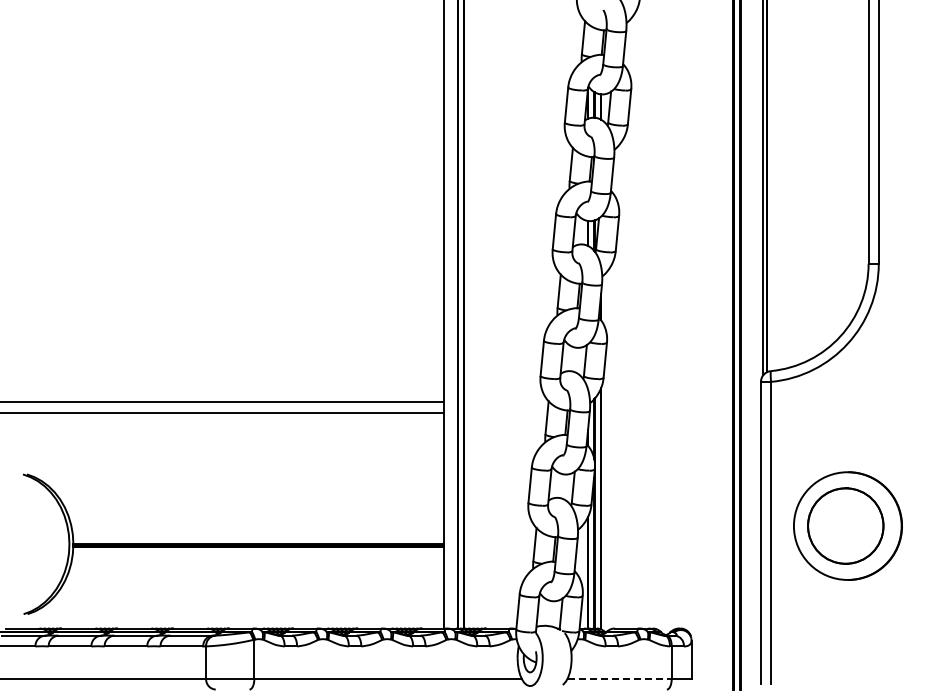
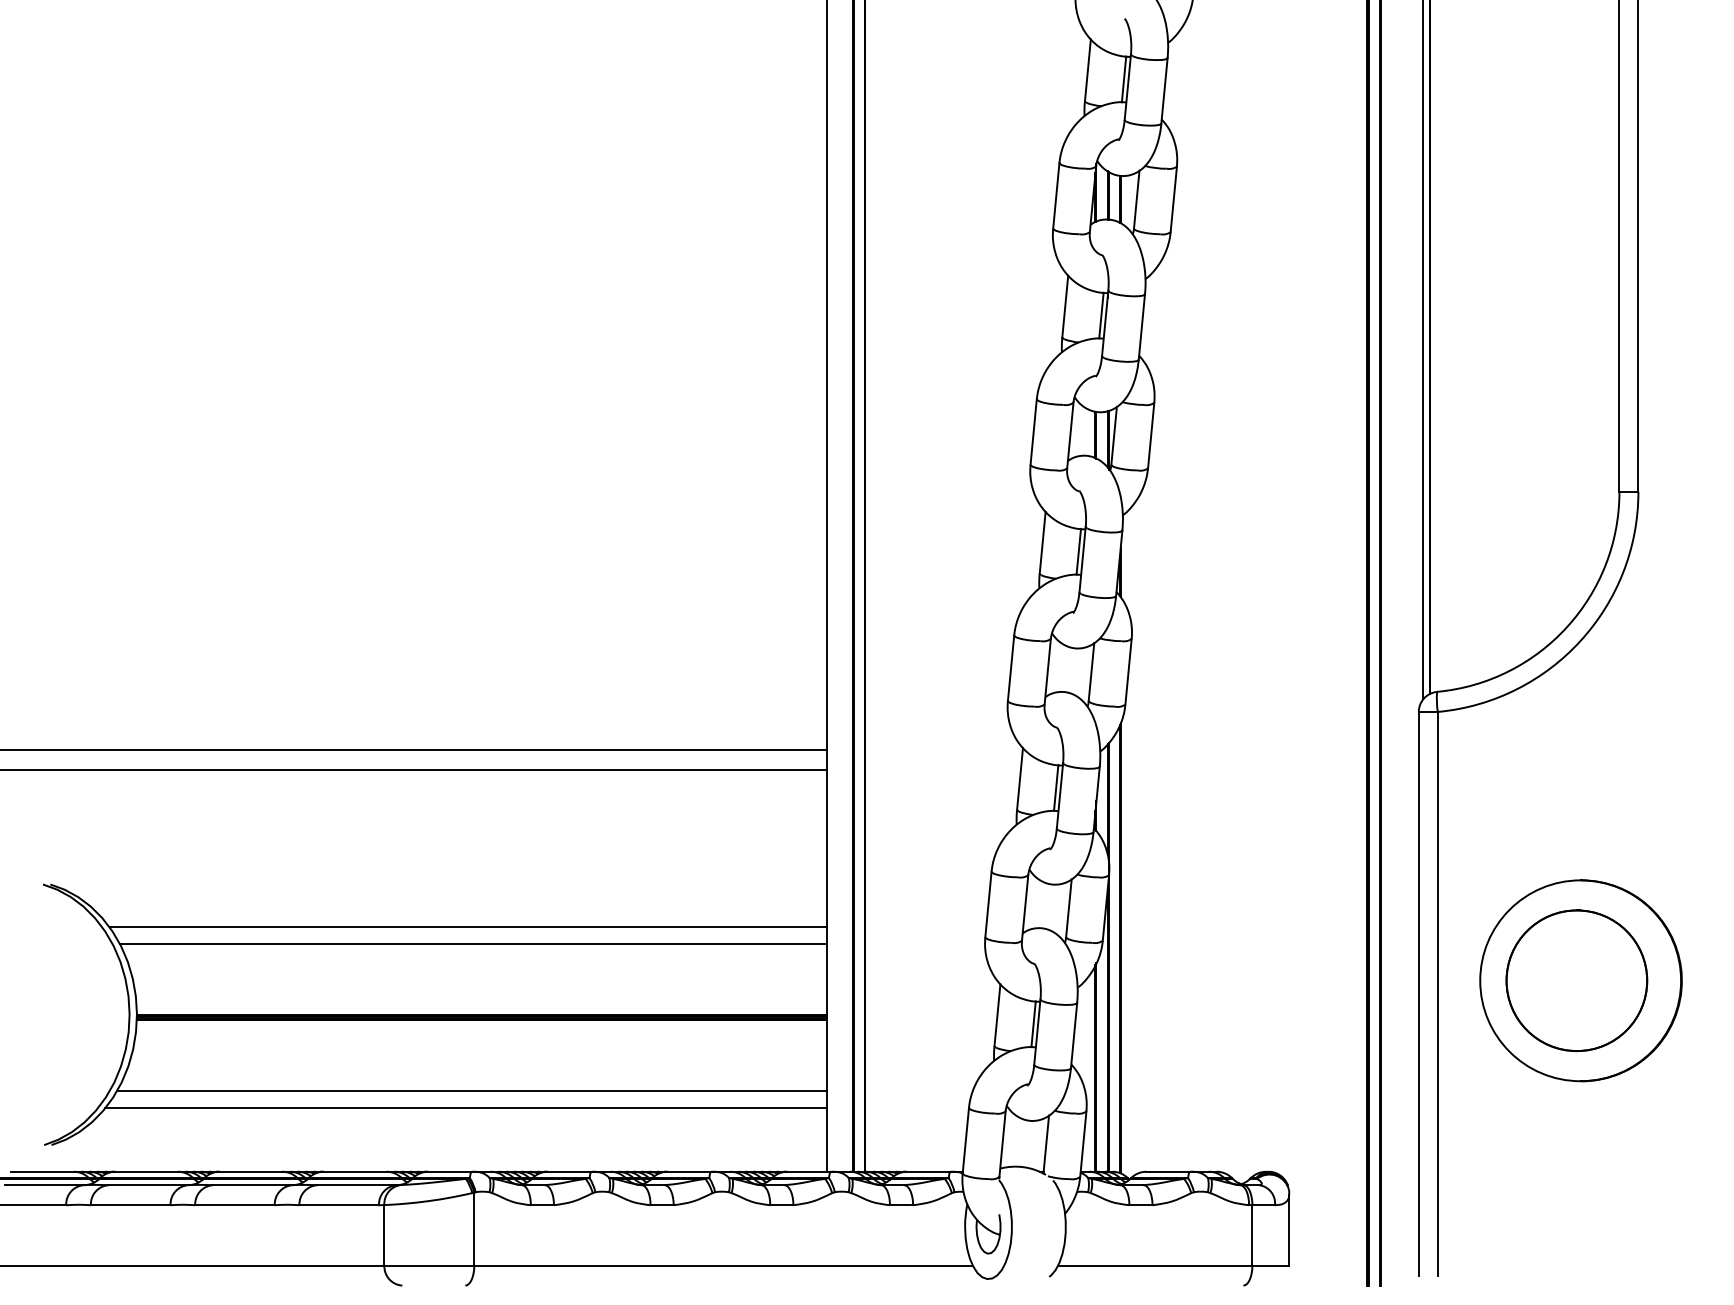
line: (250, 497) -> (467, 927), added
line: (253, 506) -> (472, 944), added
line: (252, 585) -> (470, 1091), added
line: (249, 594) -> (465, 1108), added
line: (620, 678) -> (1156, 1264), dashed -> solid

